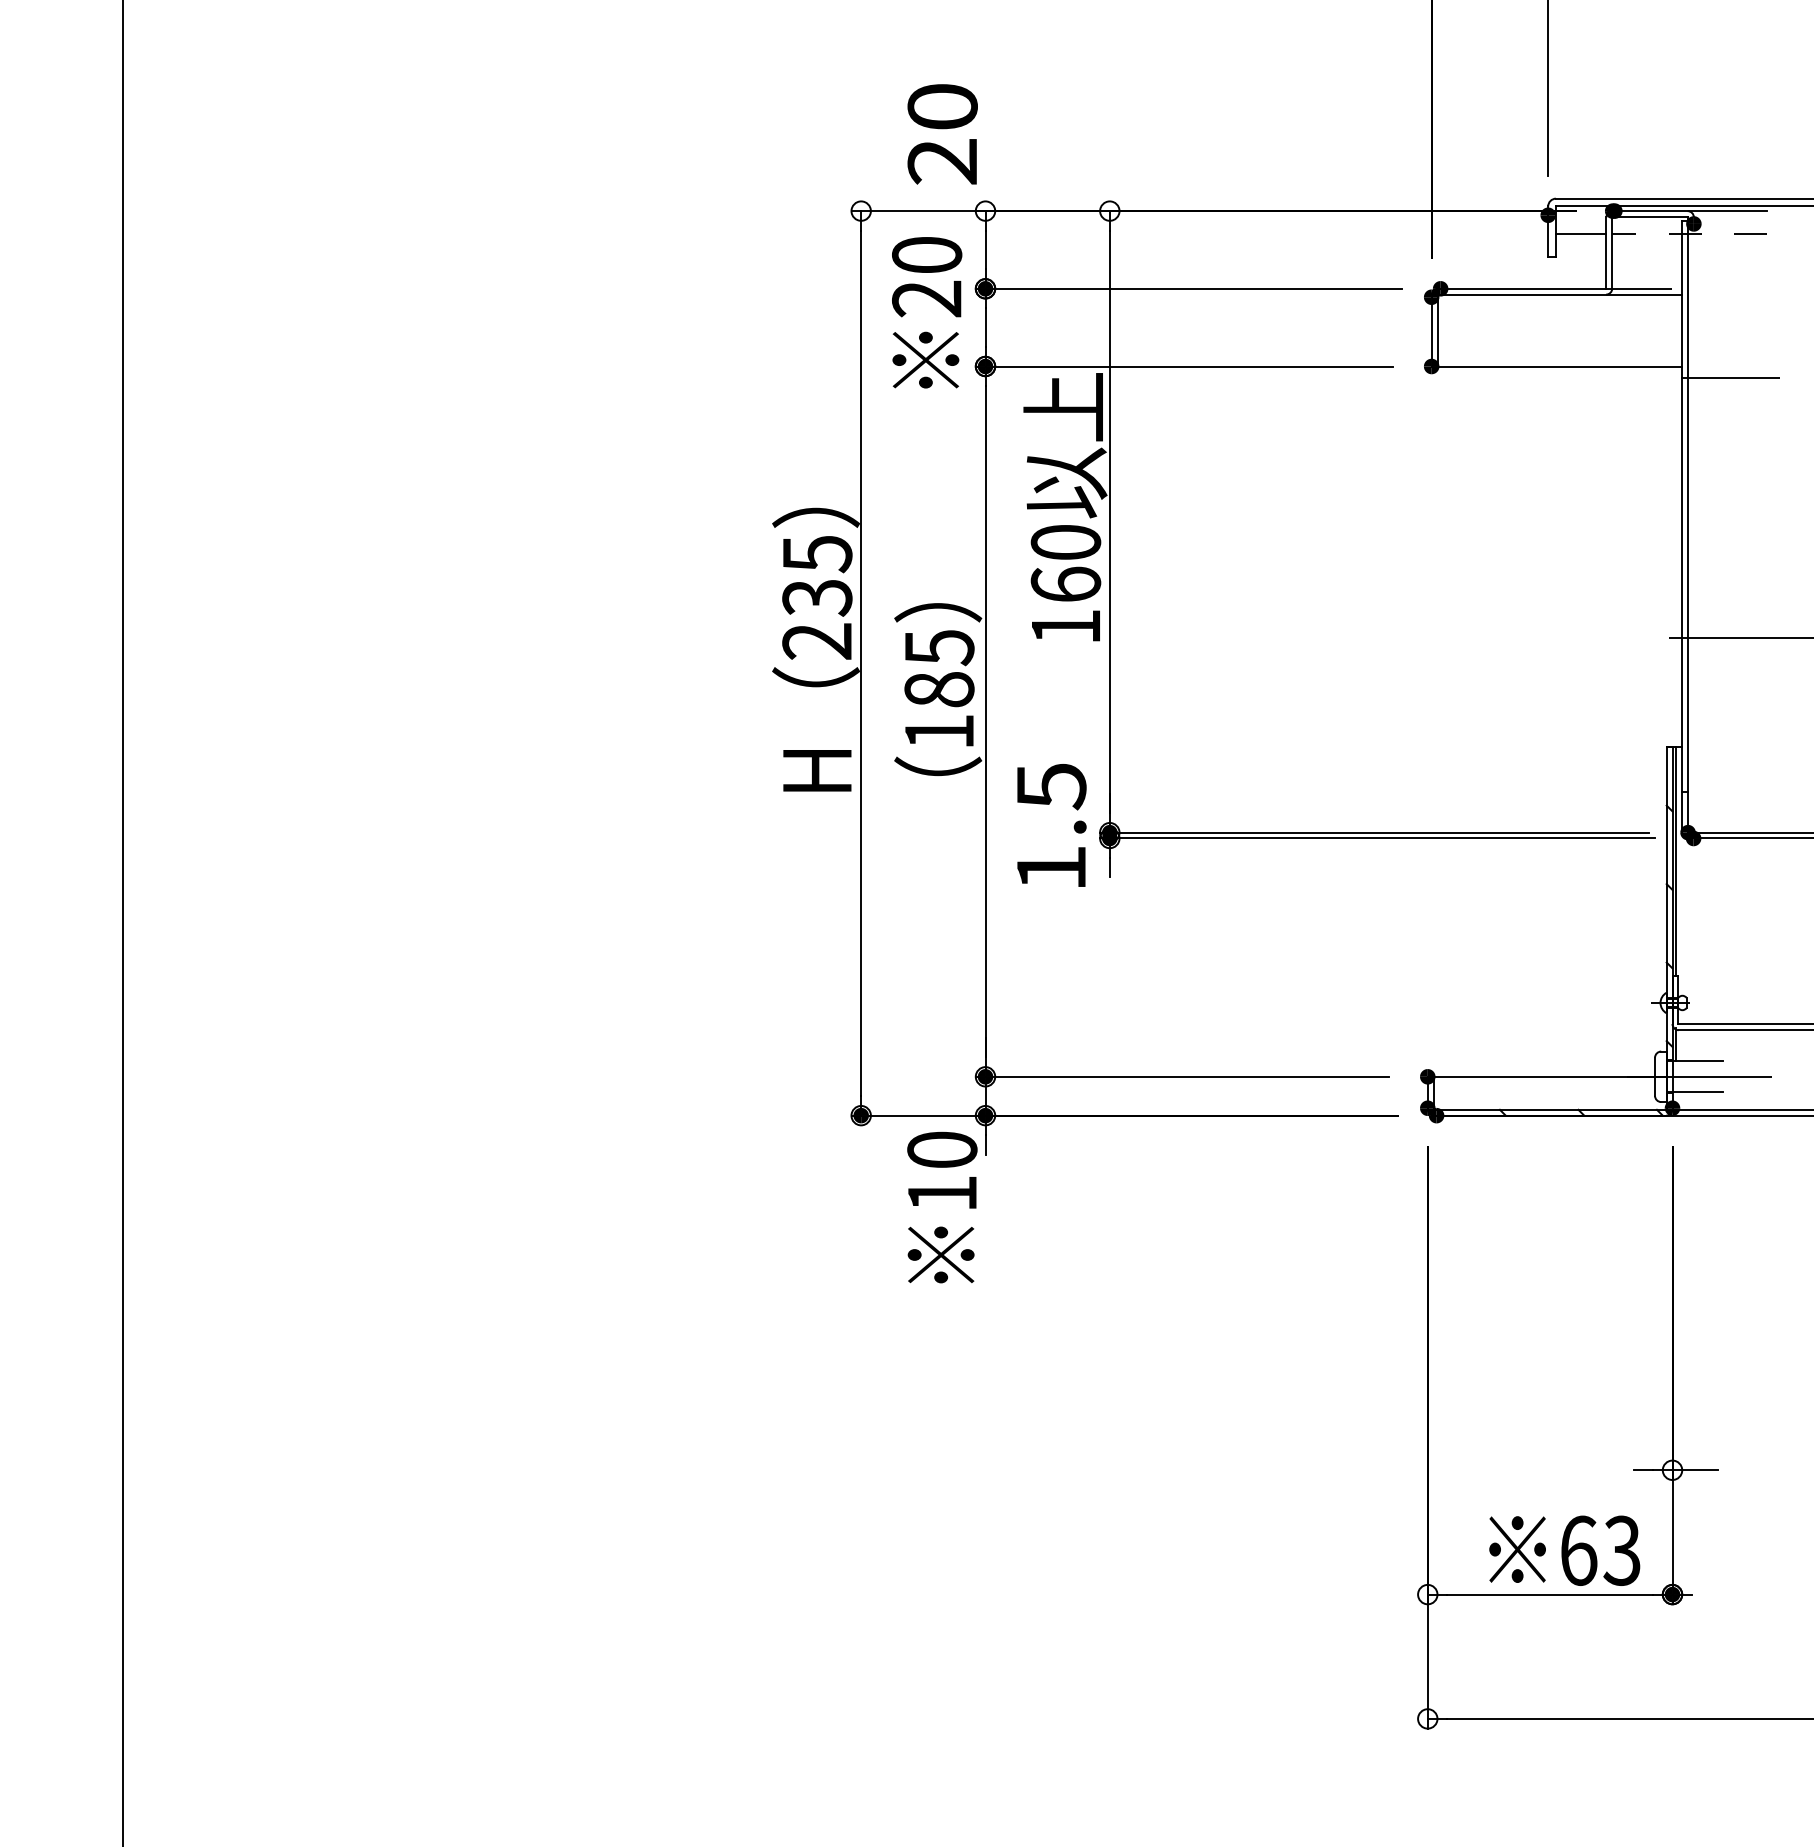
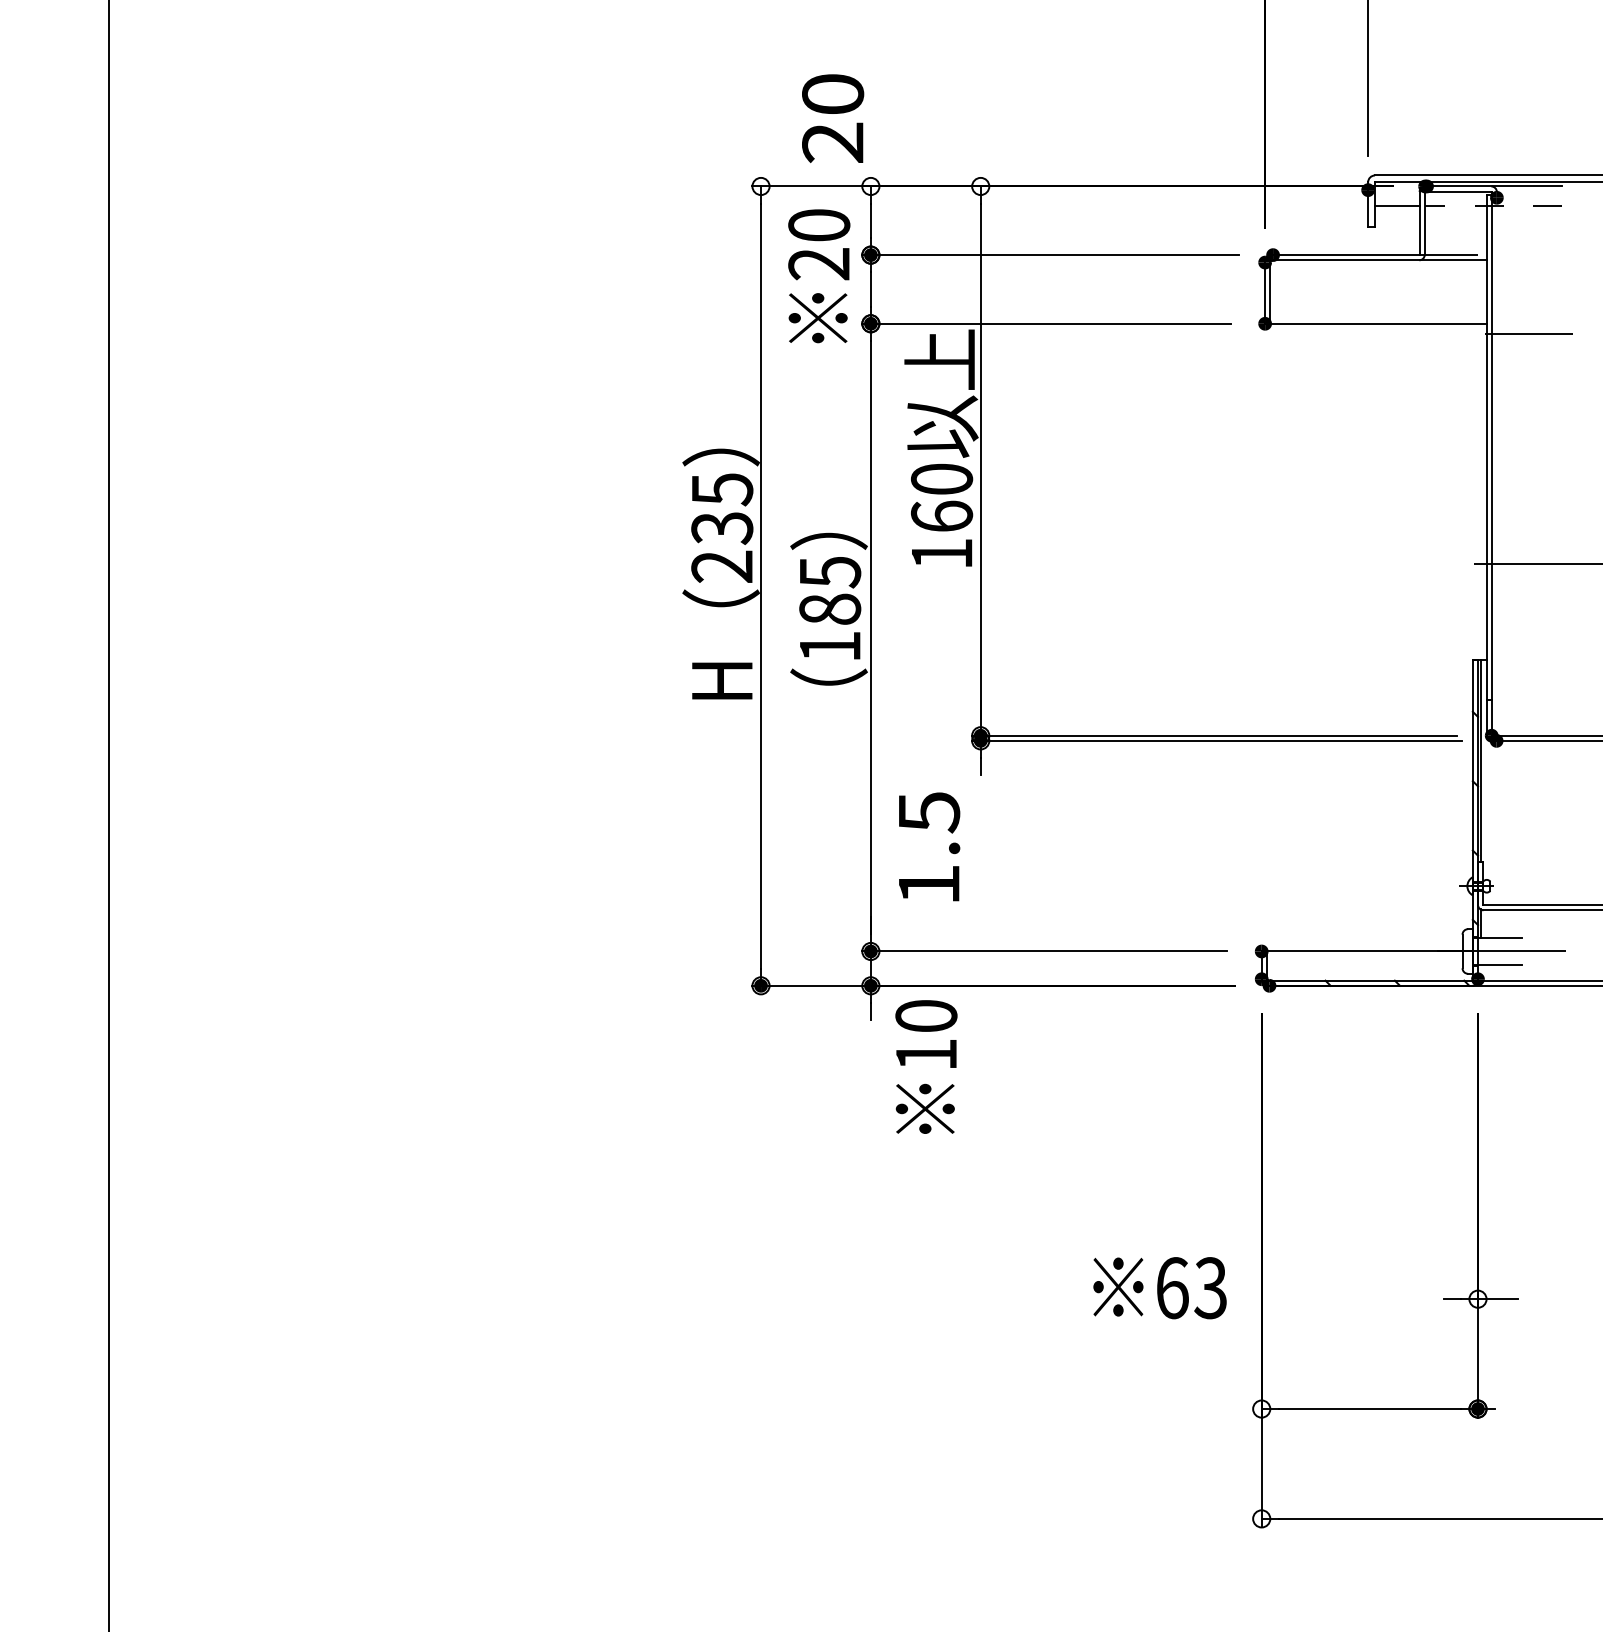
text: (1051, 825) -> (929, 846), moved
text: (942, 1207) -> (926, 1066), moved
text: (1564, 1550) -> (1159, 1287), moved

